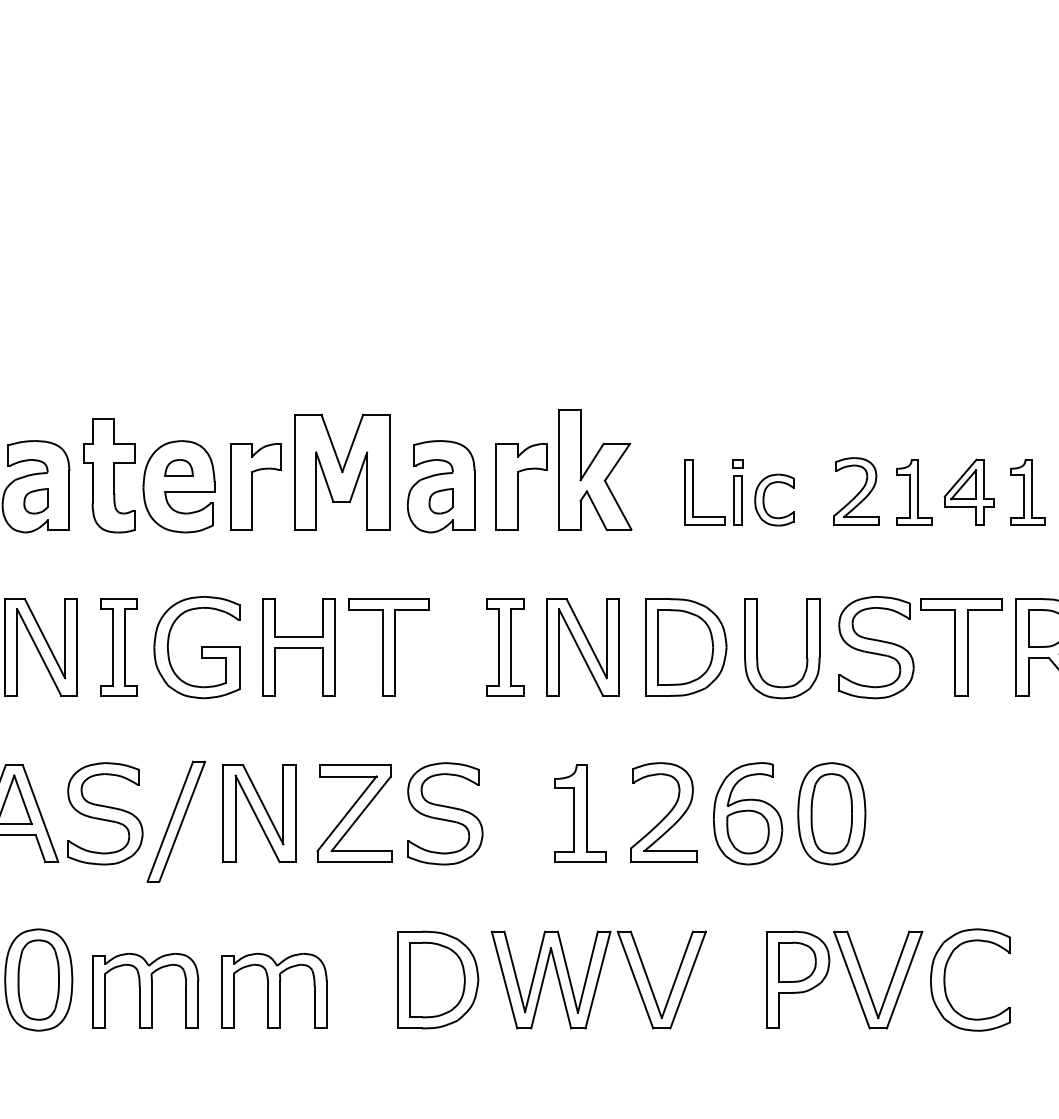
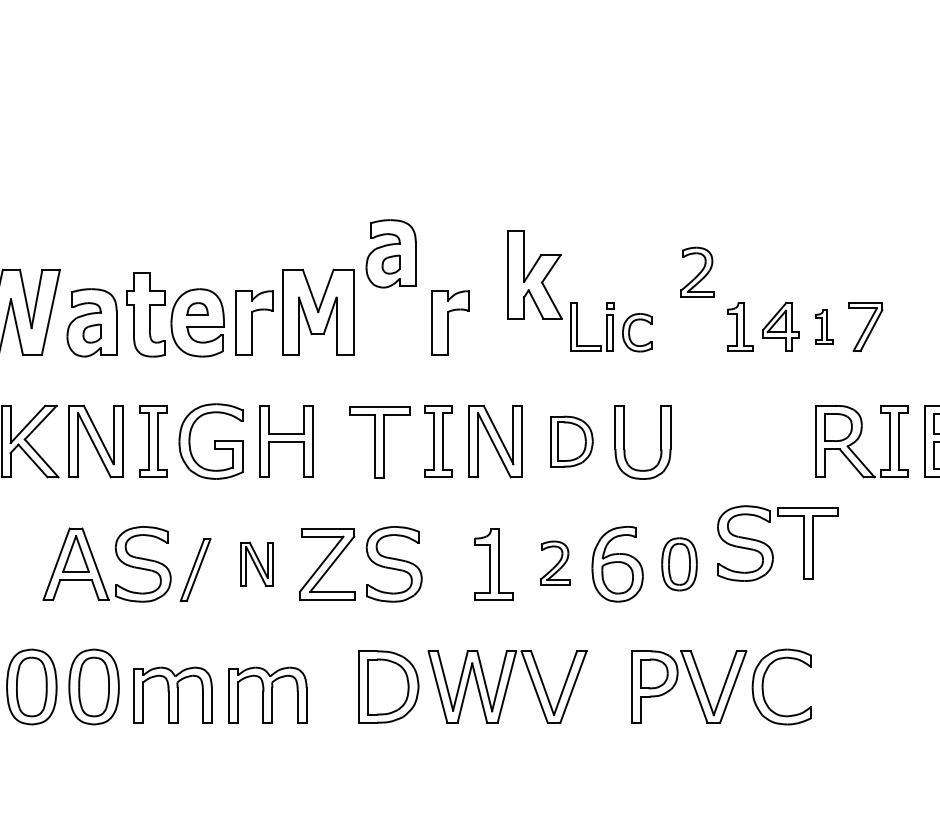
part: (594, 469) -> (534, 274), moved
part: (440, 486) -> (390, 253), moved
part: (856, 490) -> (697, 271), moved
part: (1028, 491) -> (824, 326), size x0.7
part: (388, 647) -> (379, 442), moved
part: (685, 647) -> (571, 441), size x0.7
part: (911, 654) -> (771, 548), moved
part: (258, 812) -> (256, 563), size x0.6
part: (663, 812) -> (555, 563), size x0.6
part: (831, 814) -> (679, 564), size x0.7
part: (176, 820) -> (195, 569), size x0.7

